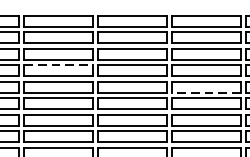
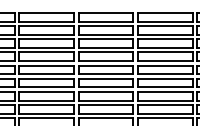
line: (59, 65) -> (47, 52), dashed -> solid
line: (205, 92) -> (164, 74), dashed -> solid

